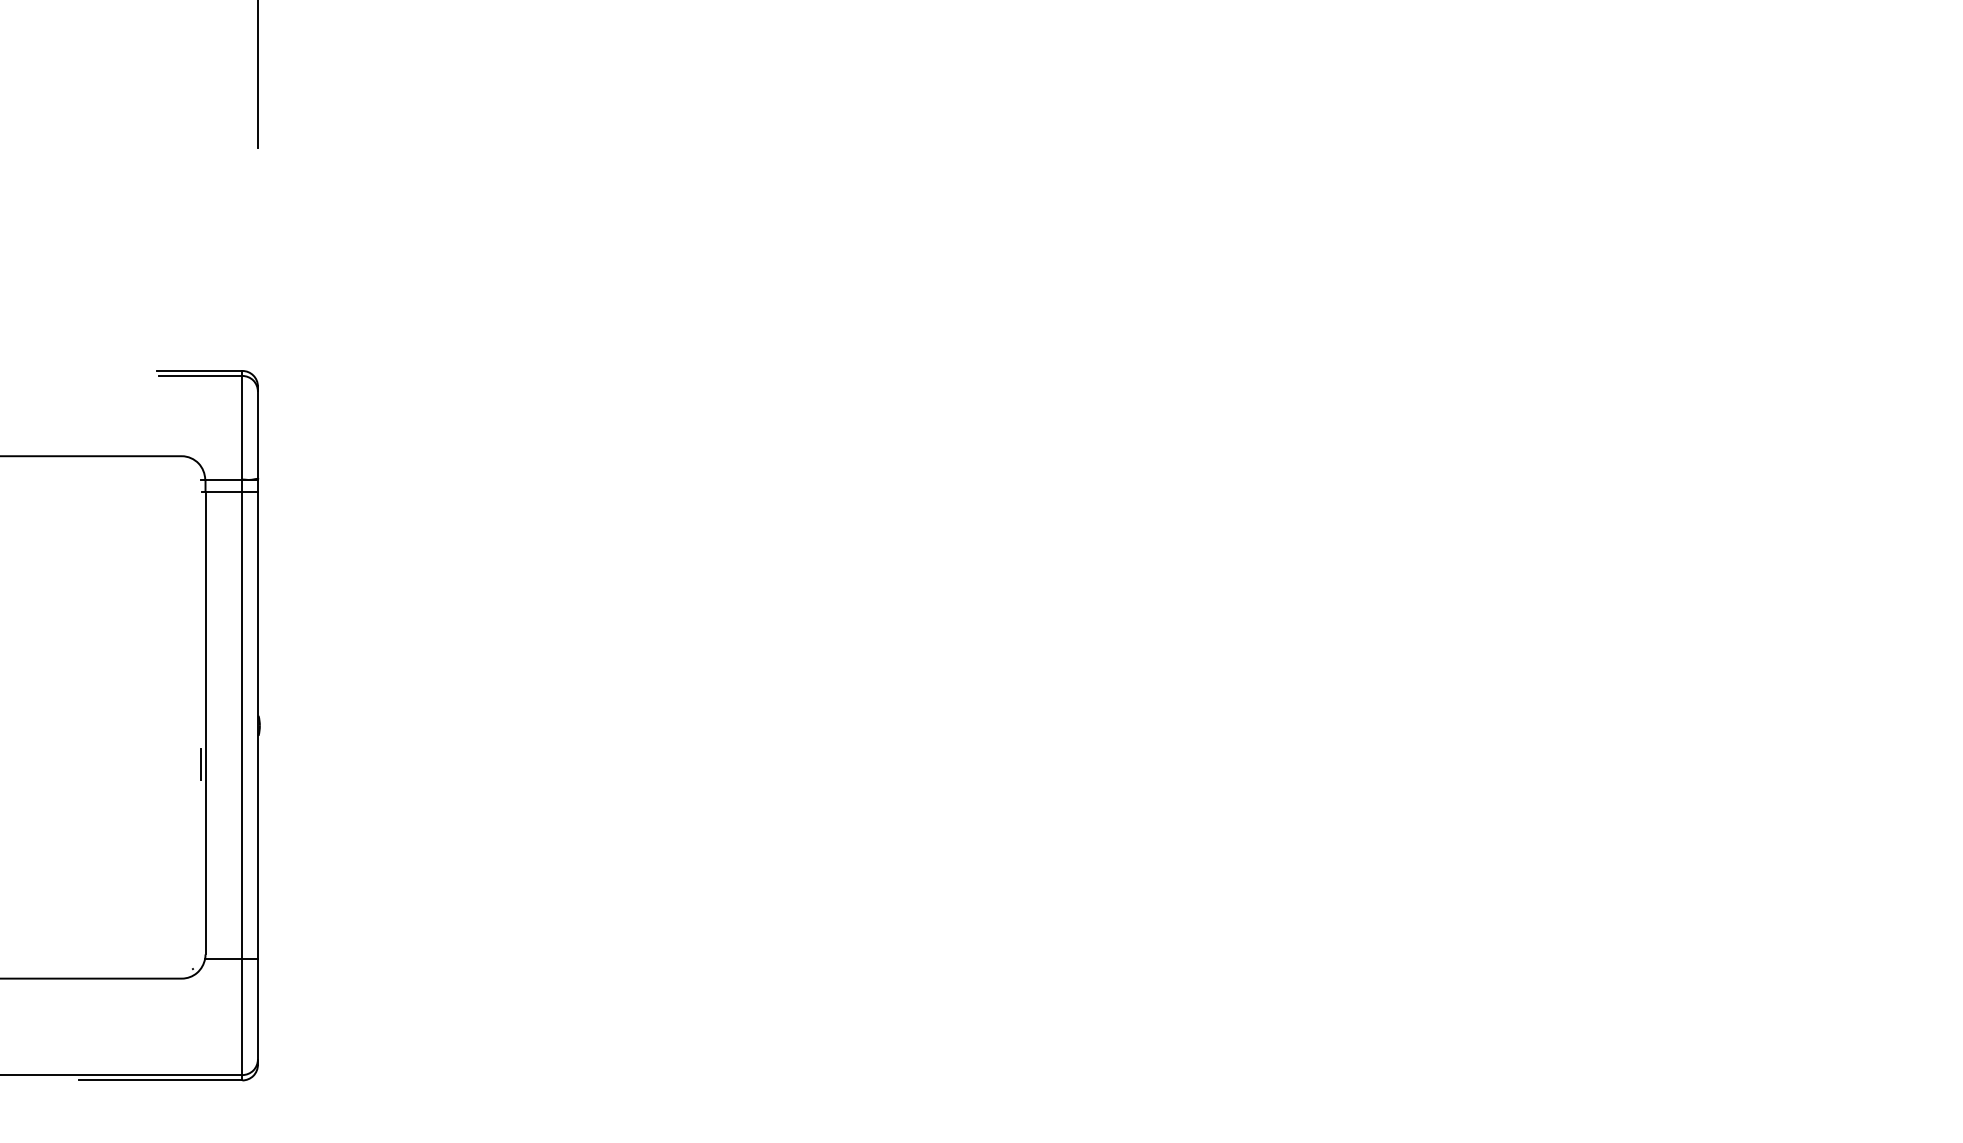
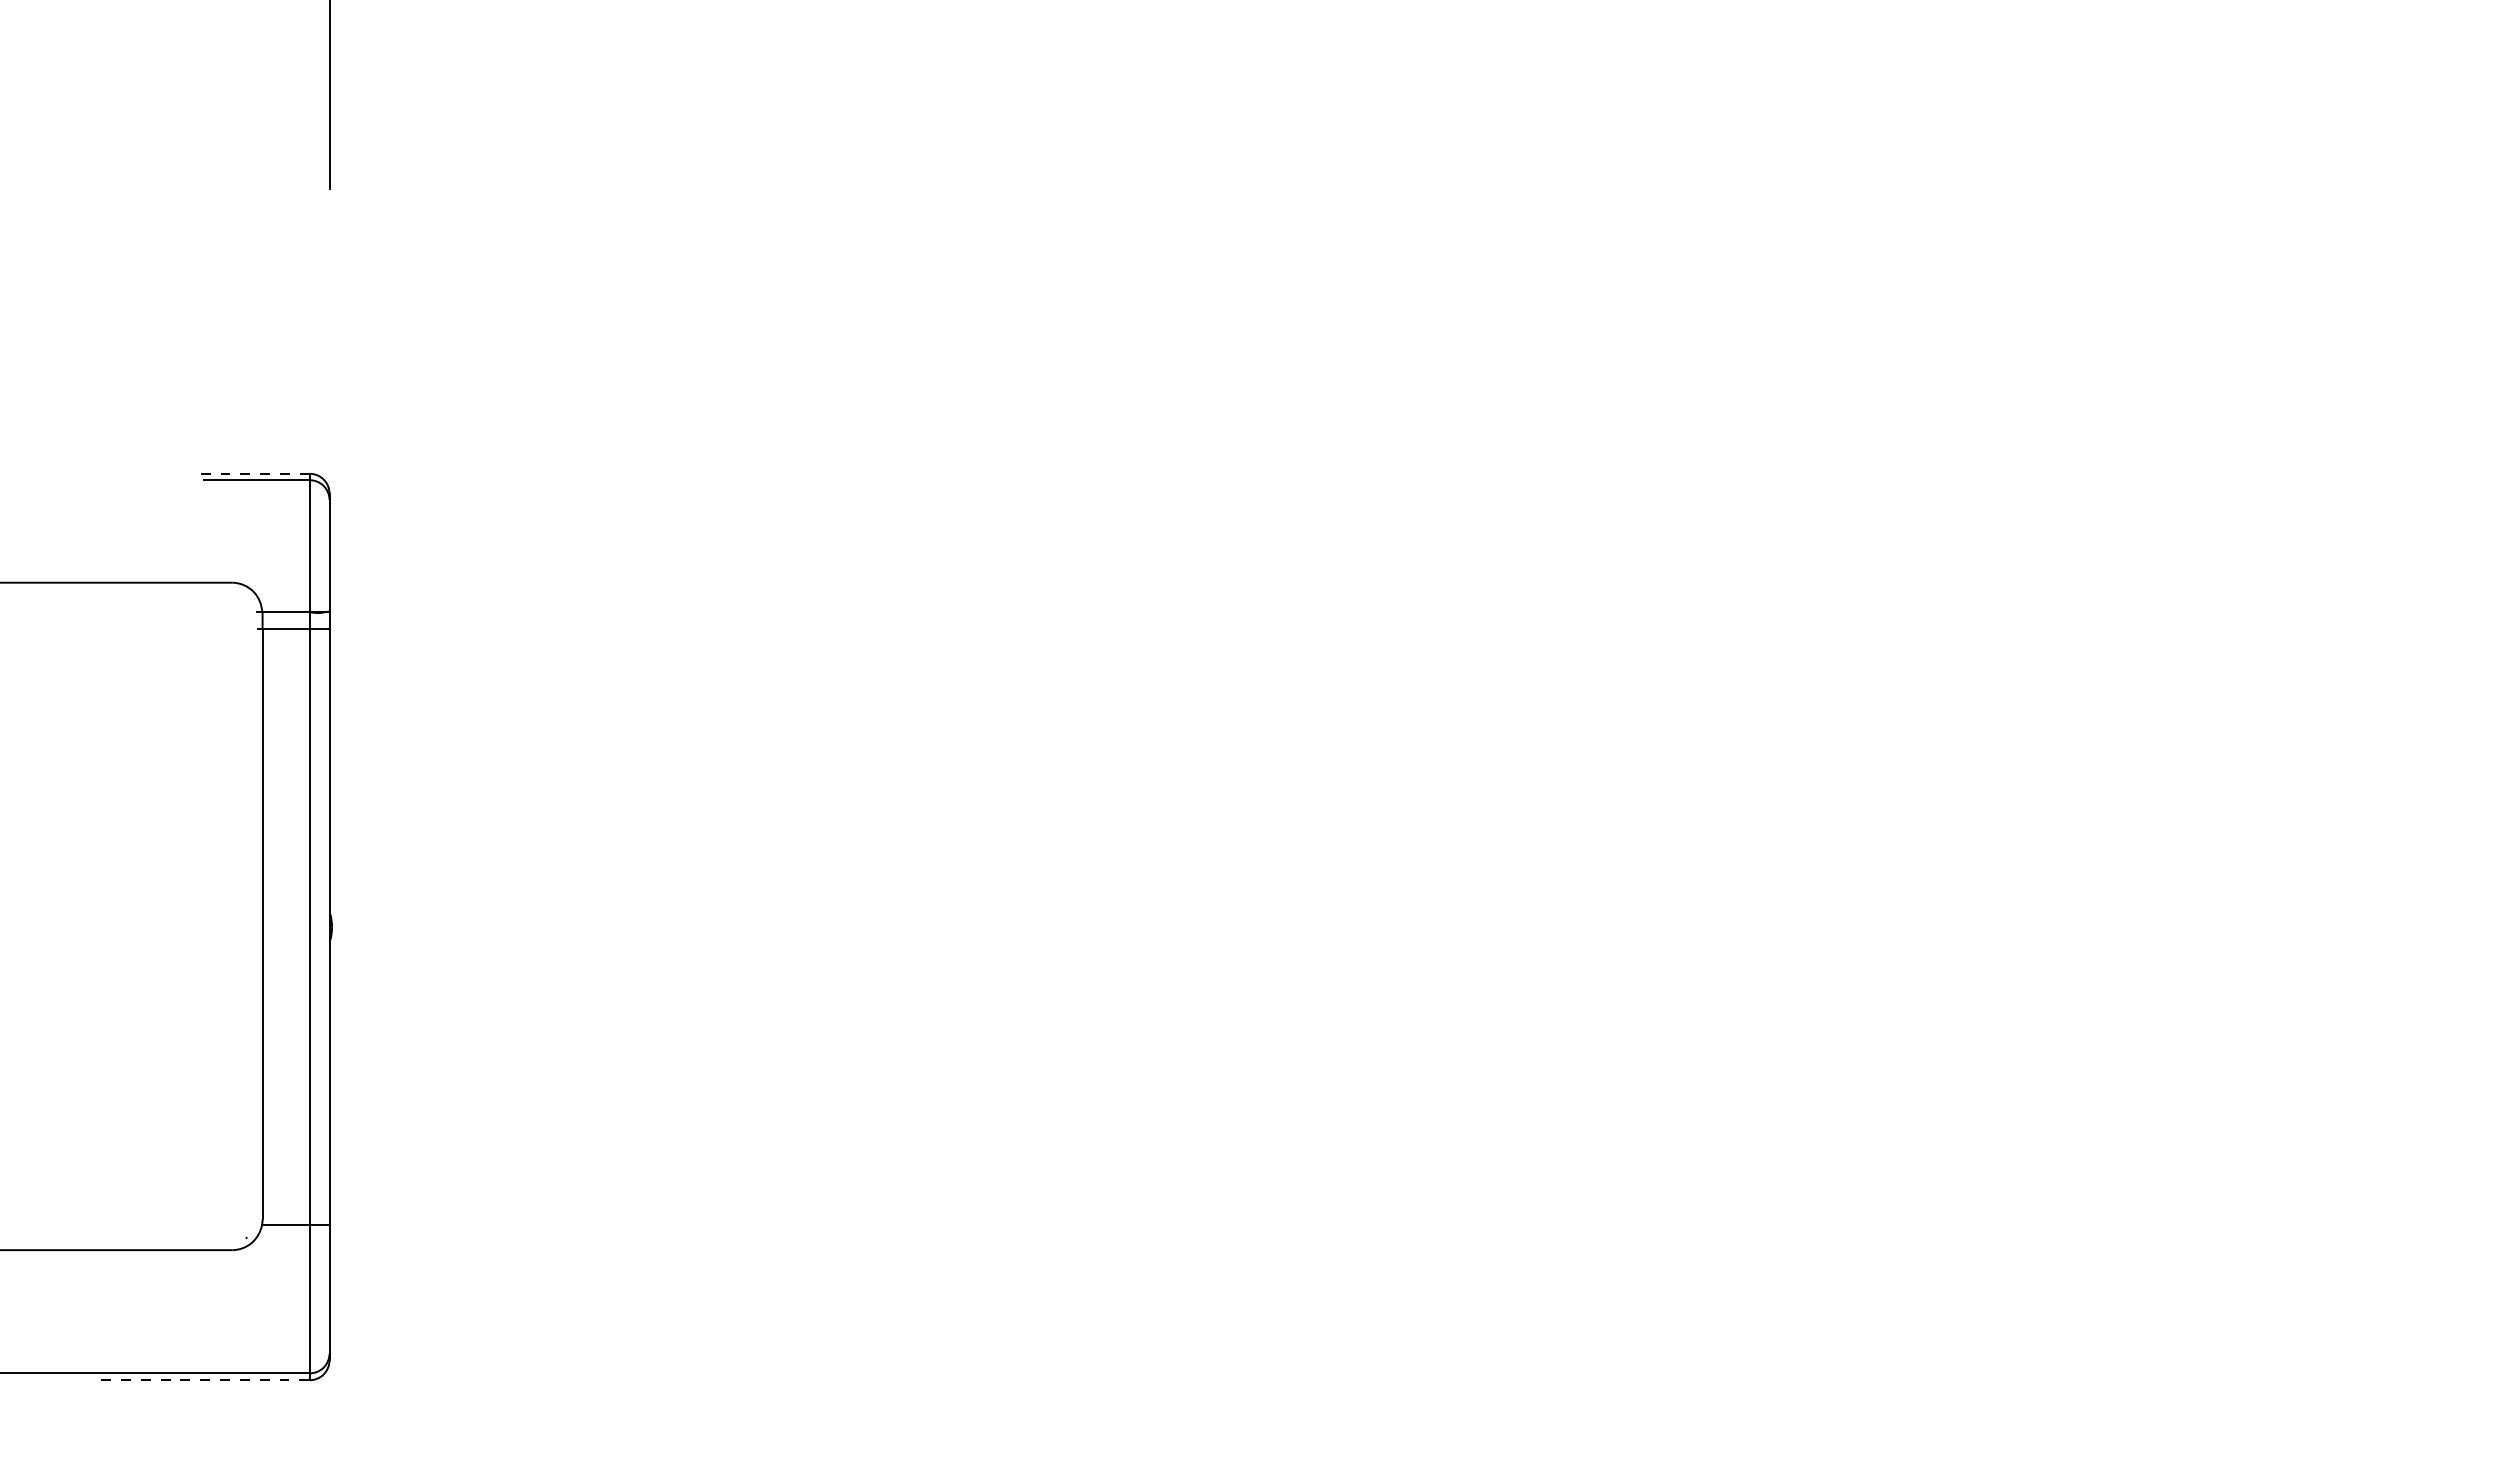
line: (199, 370) -> (255, 473), solid -> dashed
line: (200, 764) -> (256, 976), removed
line: (160, 1080) -> (205, 1380), solid -> dashed

